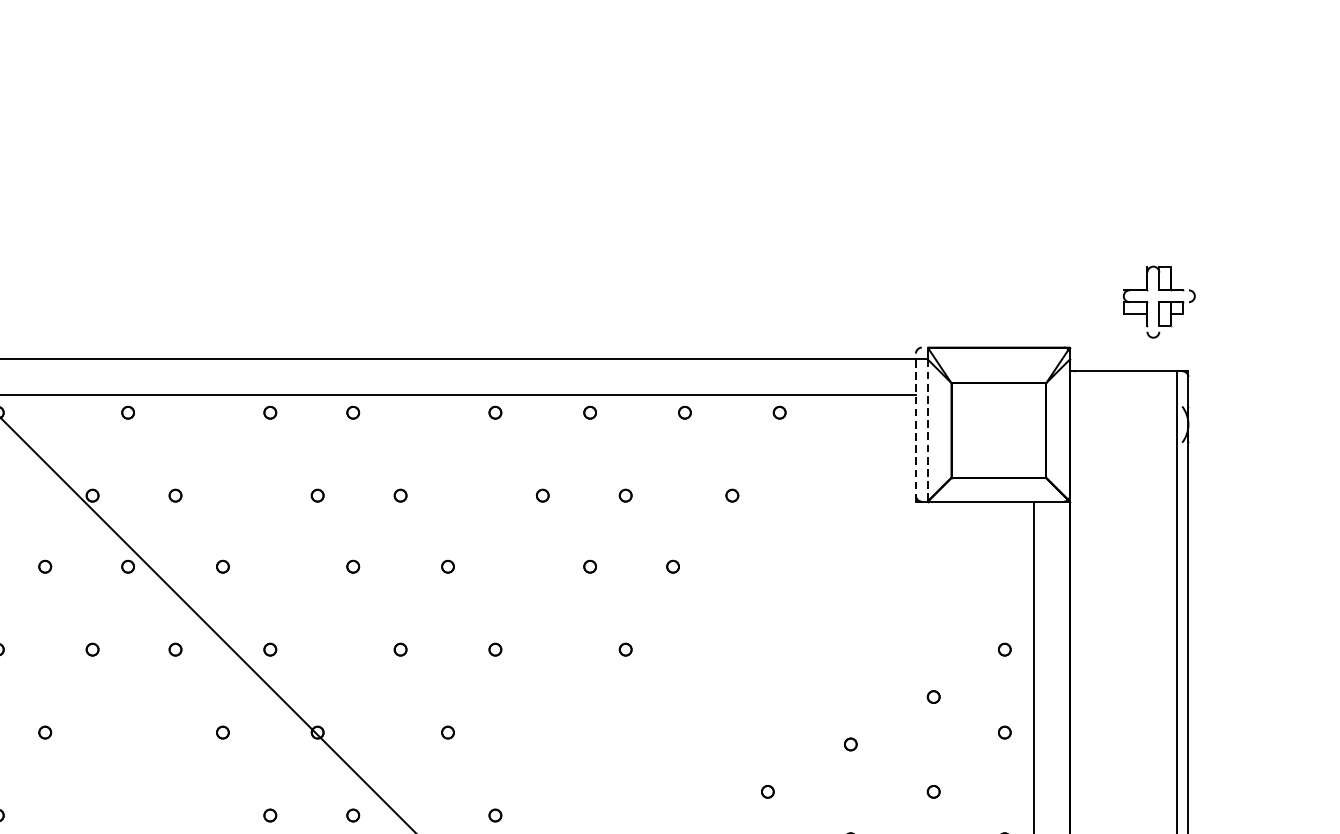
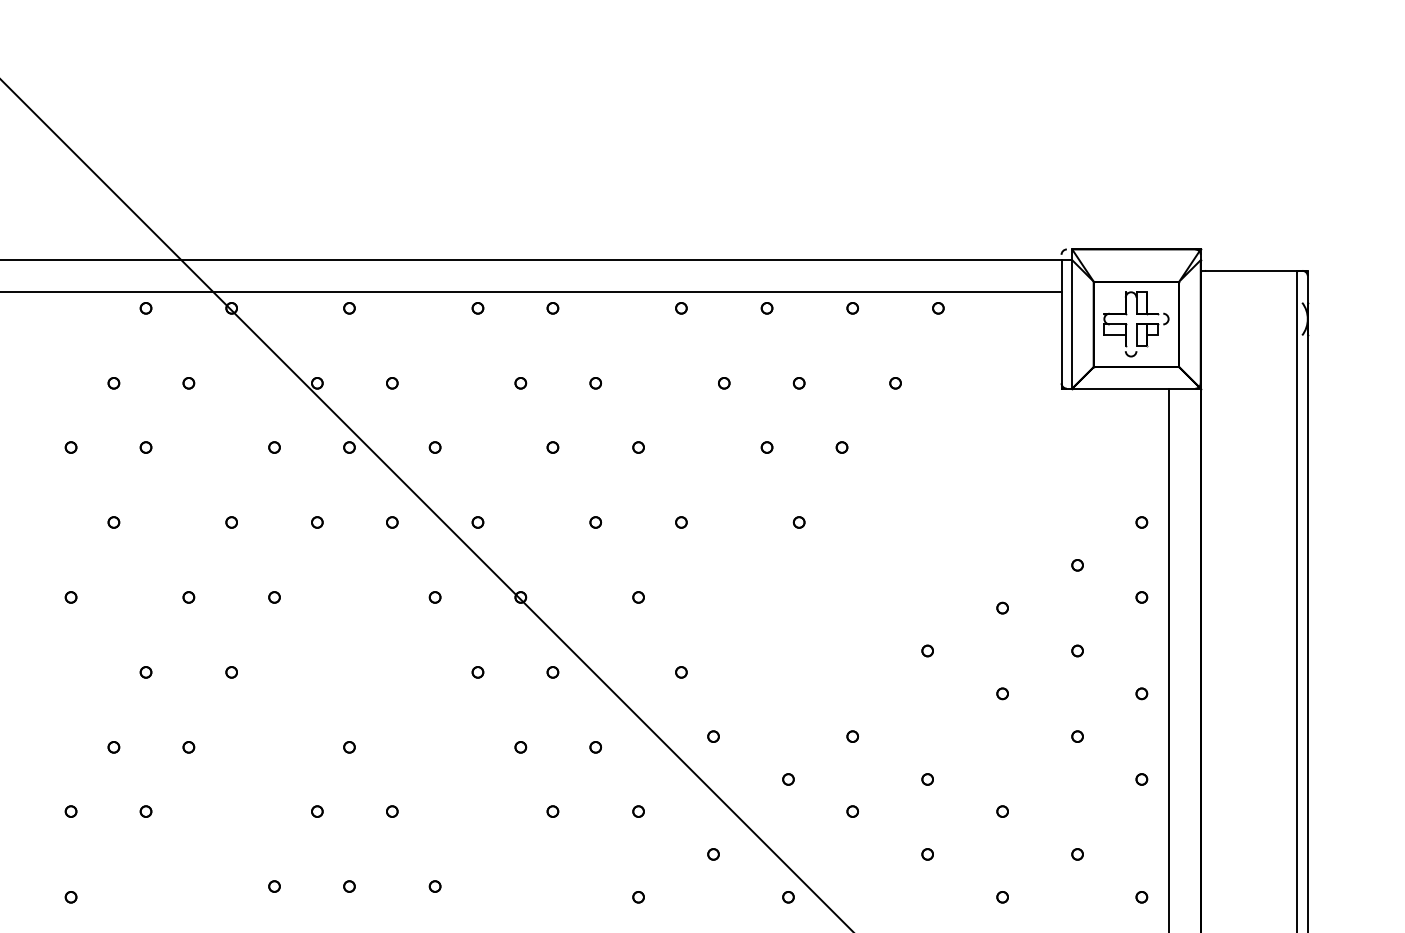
part: (1159, 302) -> (1136, 324), moved
line: (915, 429) -> (1061, 323), dashed -> solid
line: (928, 430) -> (1072, 324), dashed -> solid

